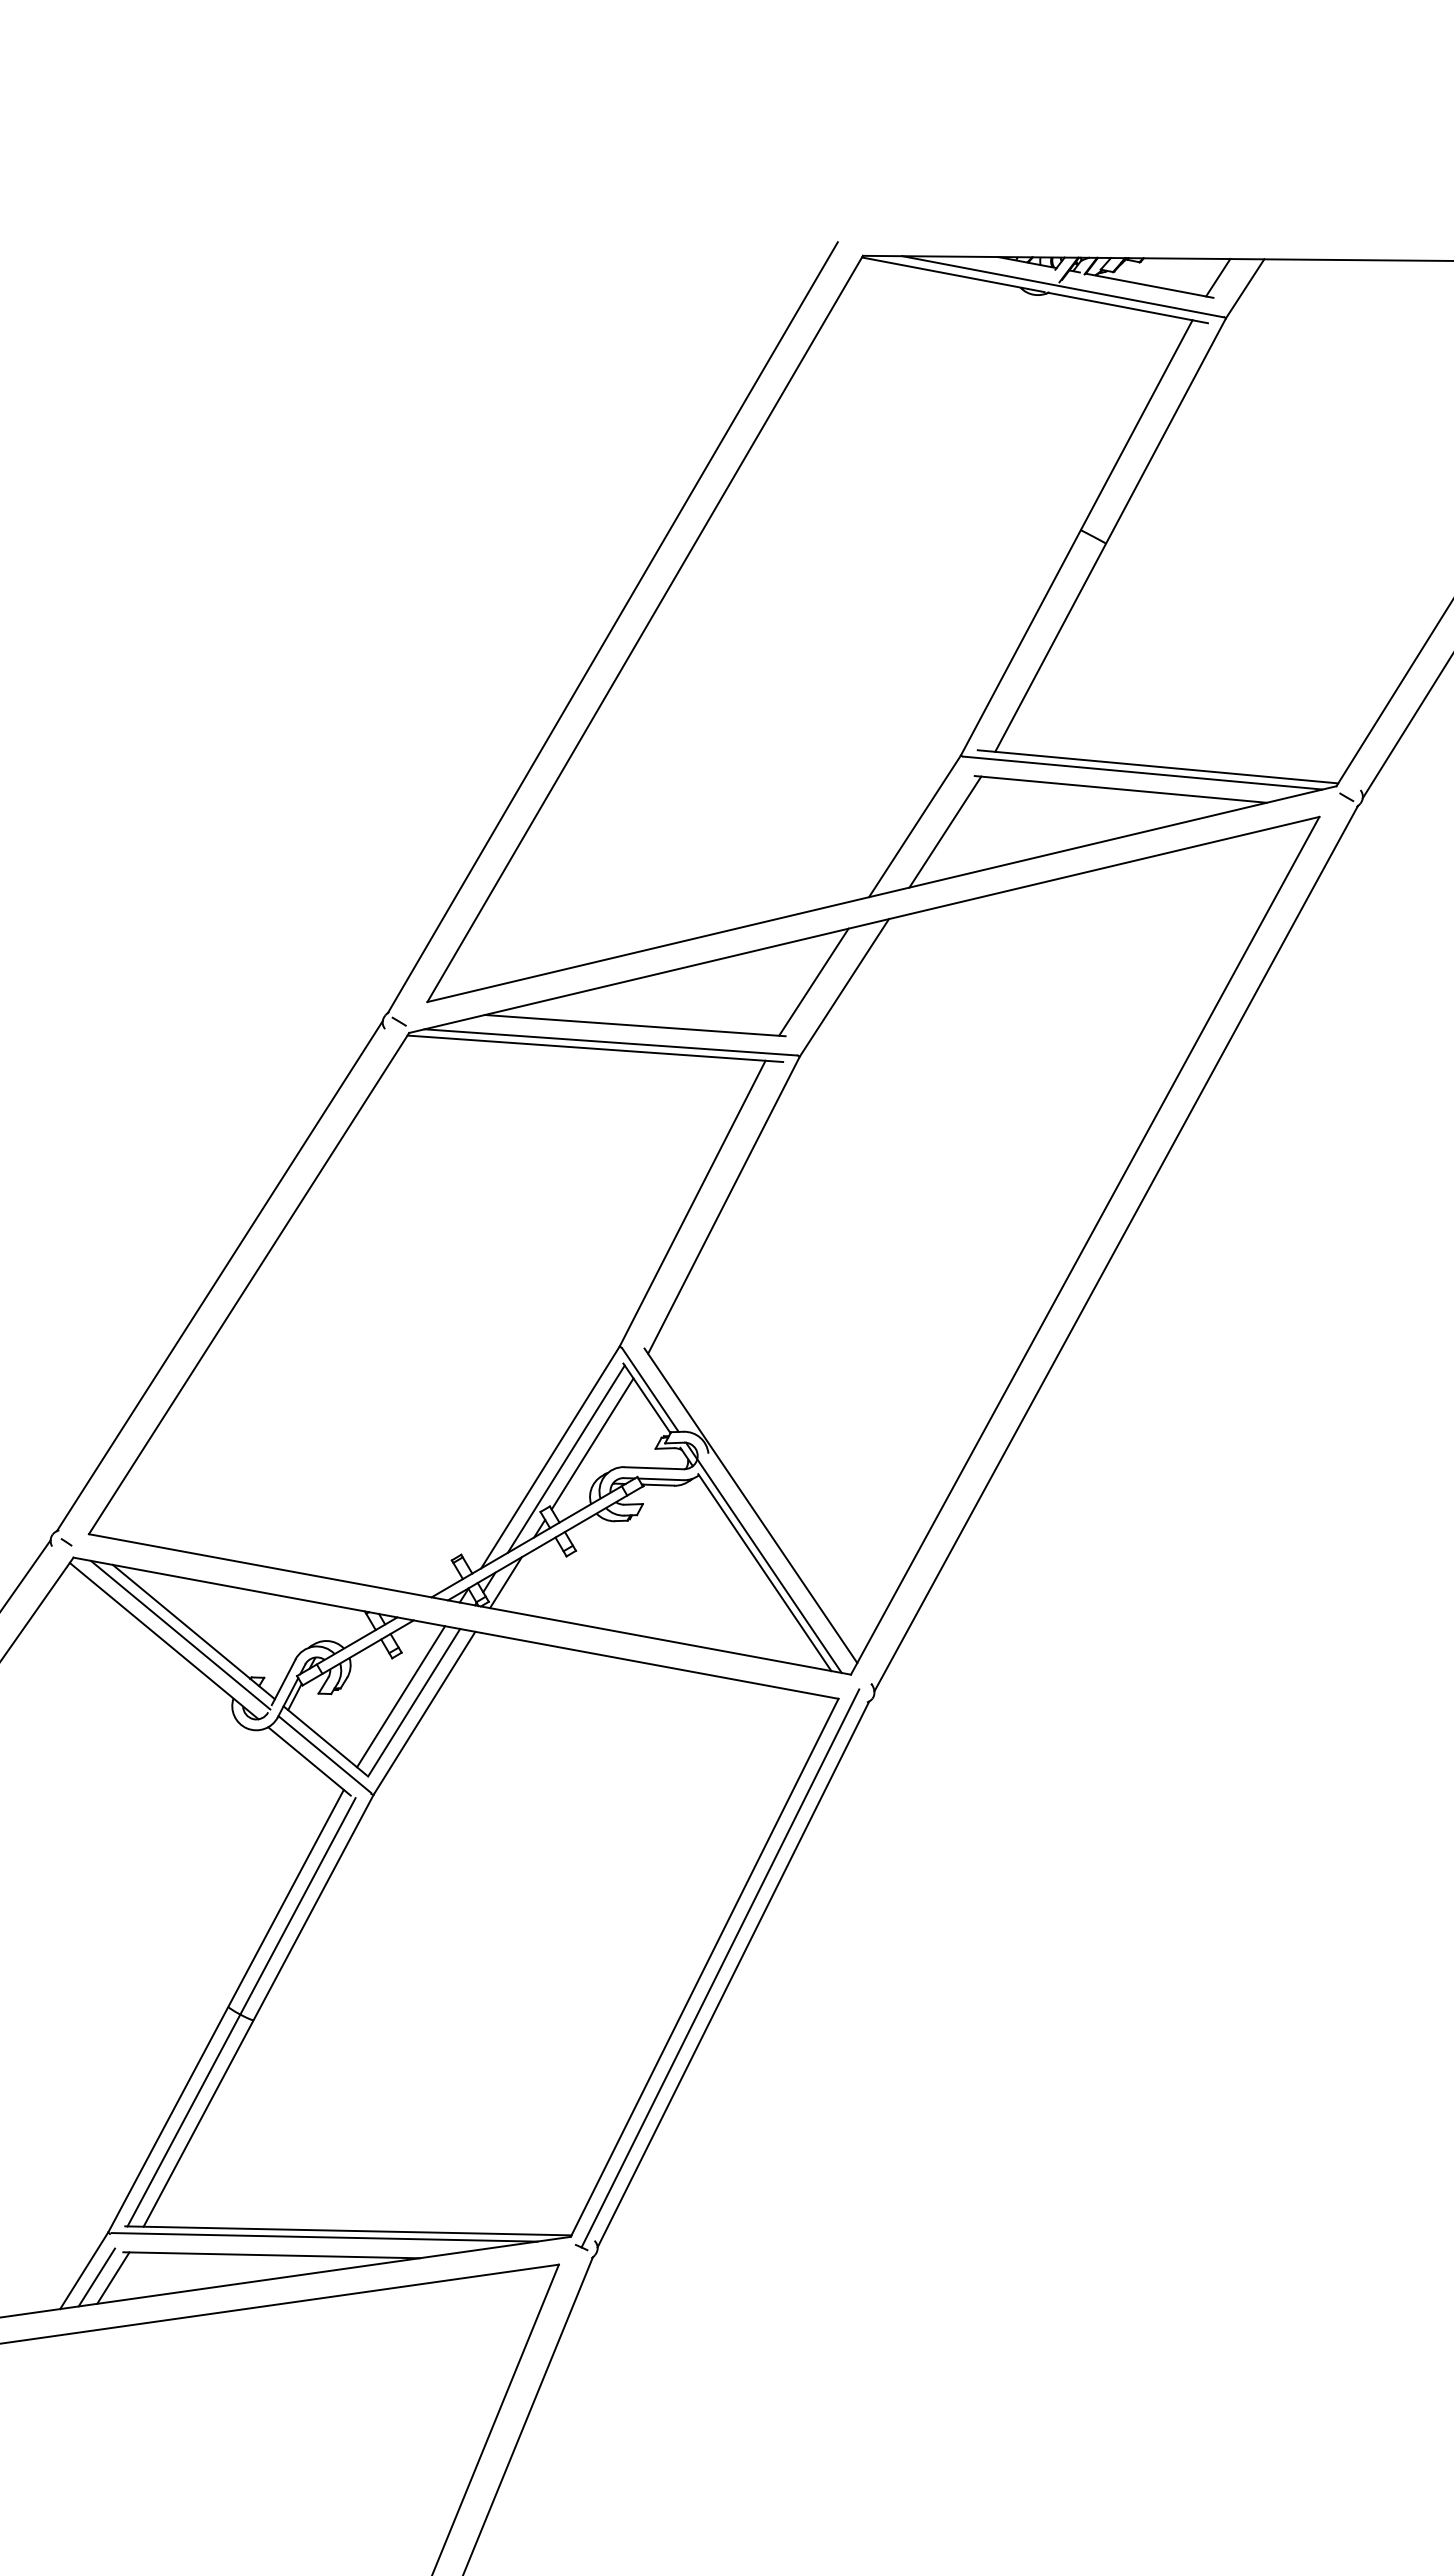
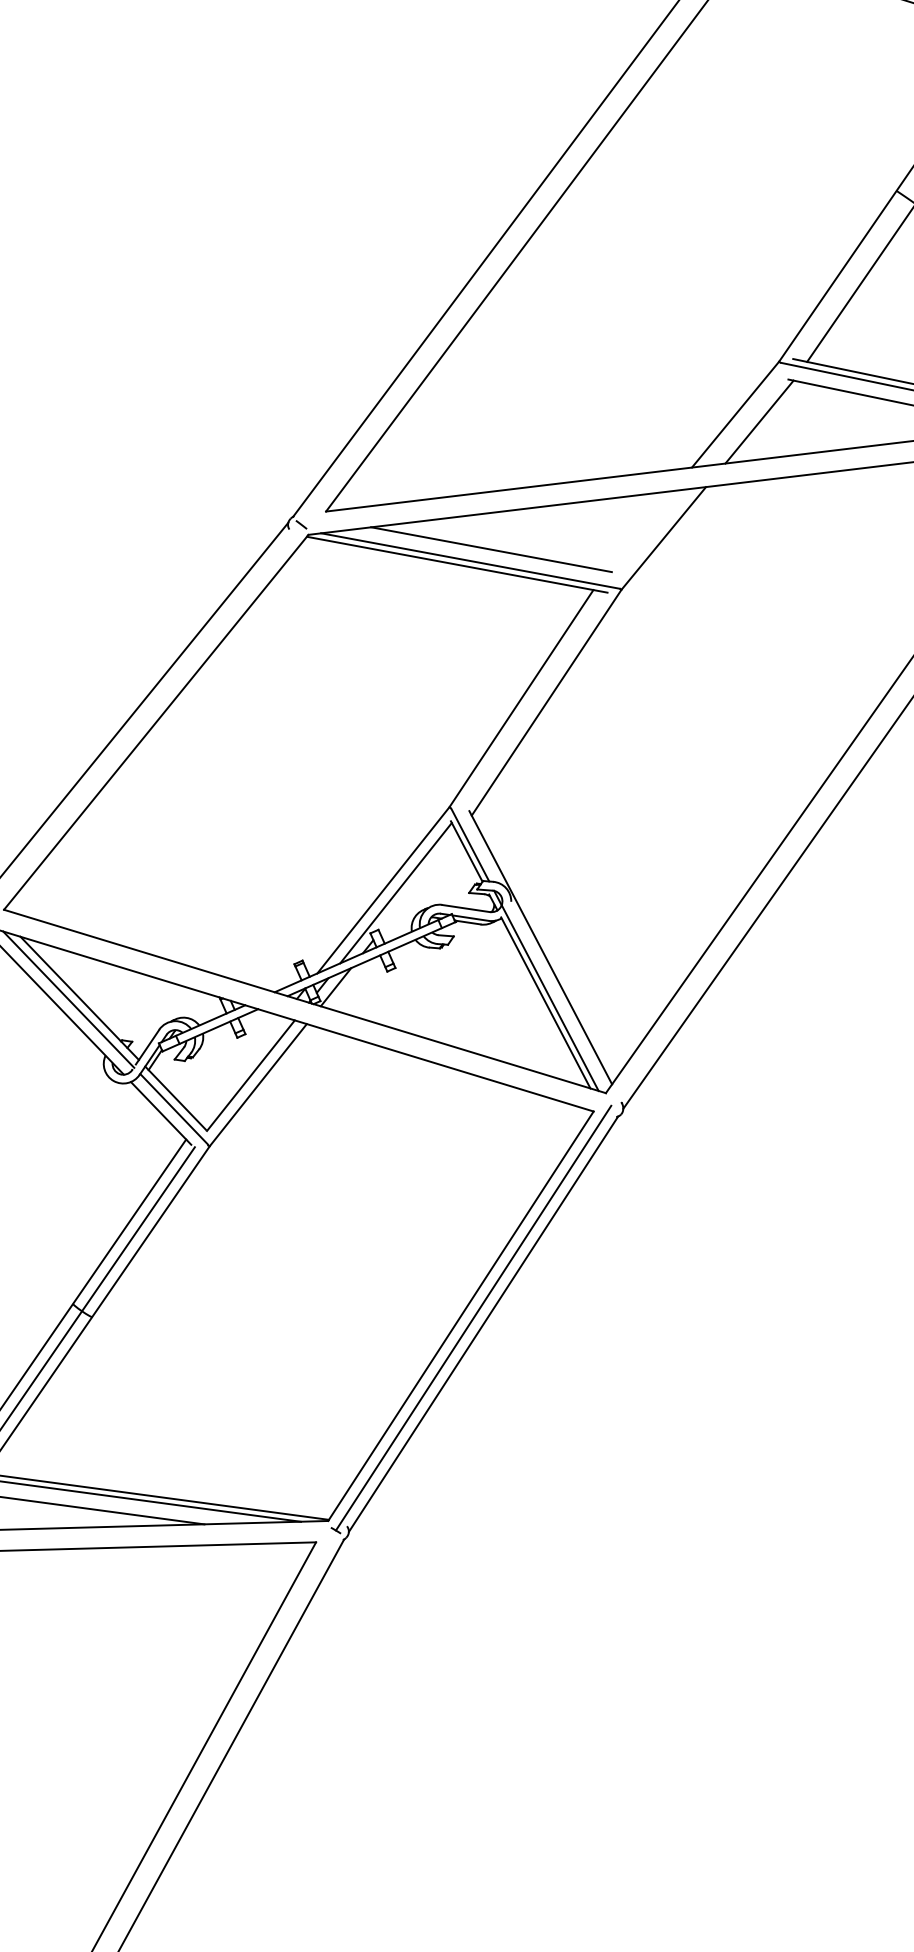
line: (813, 981) -> (639, 530), removed
line: (592, 1443) -> (418, 882), removed
line: (401, 1696) -> (241, 1069), removed

